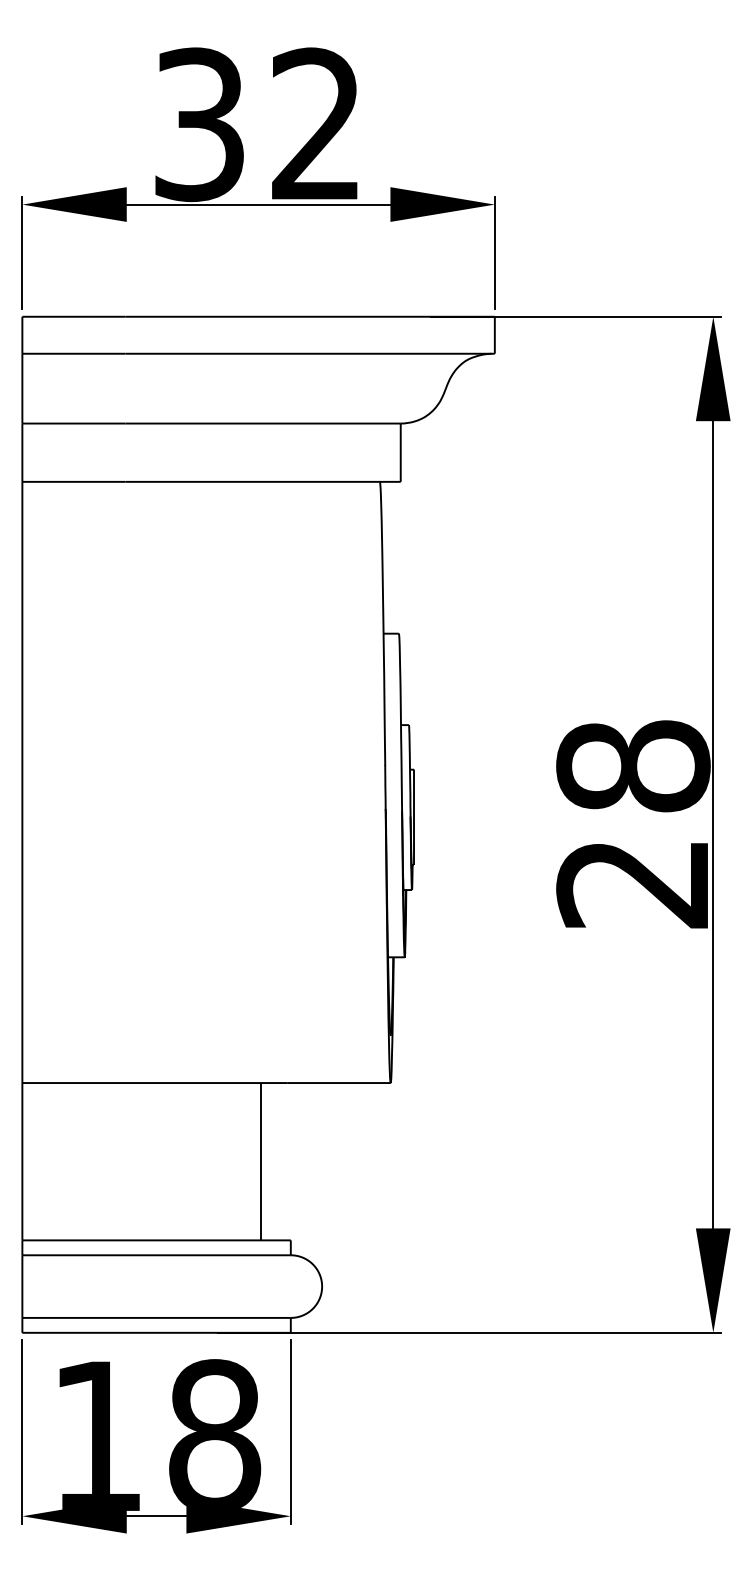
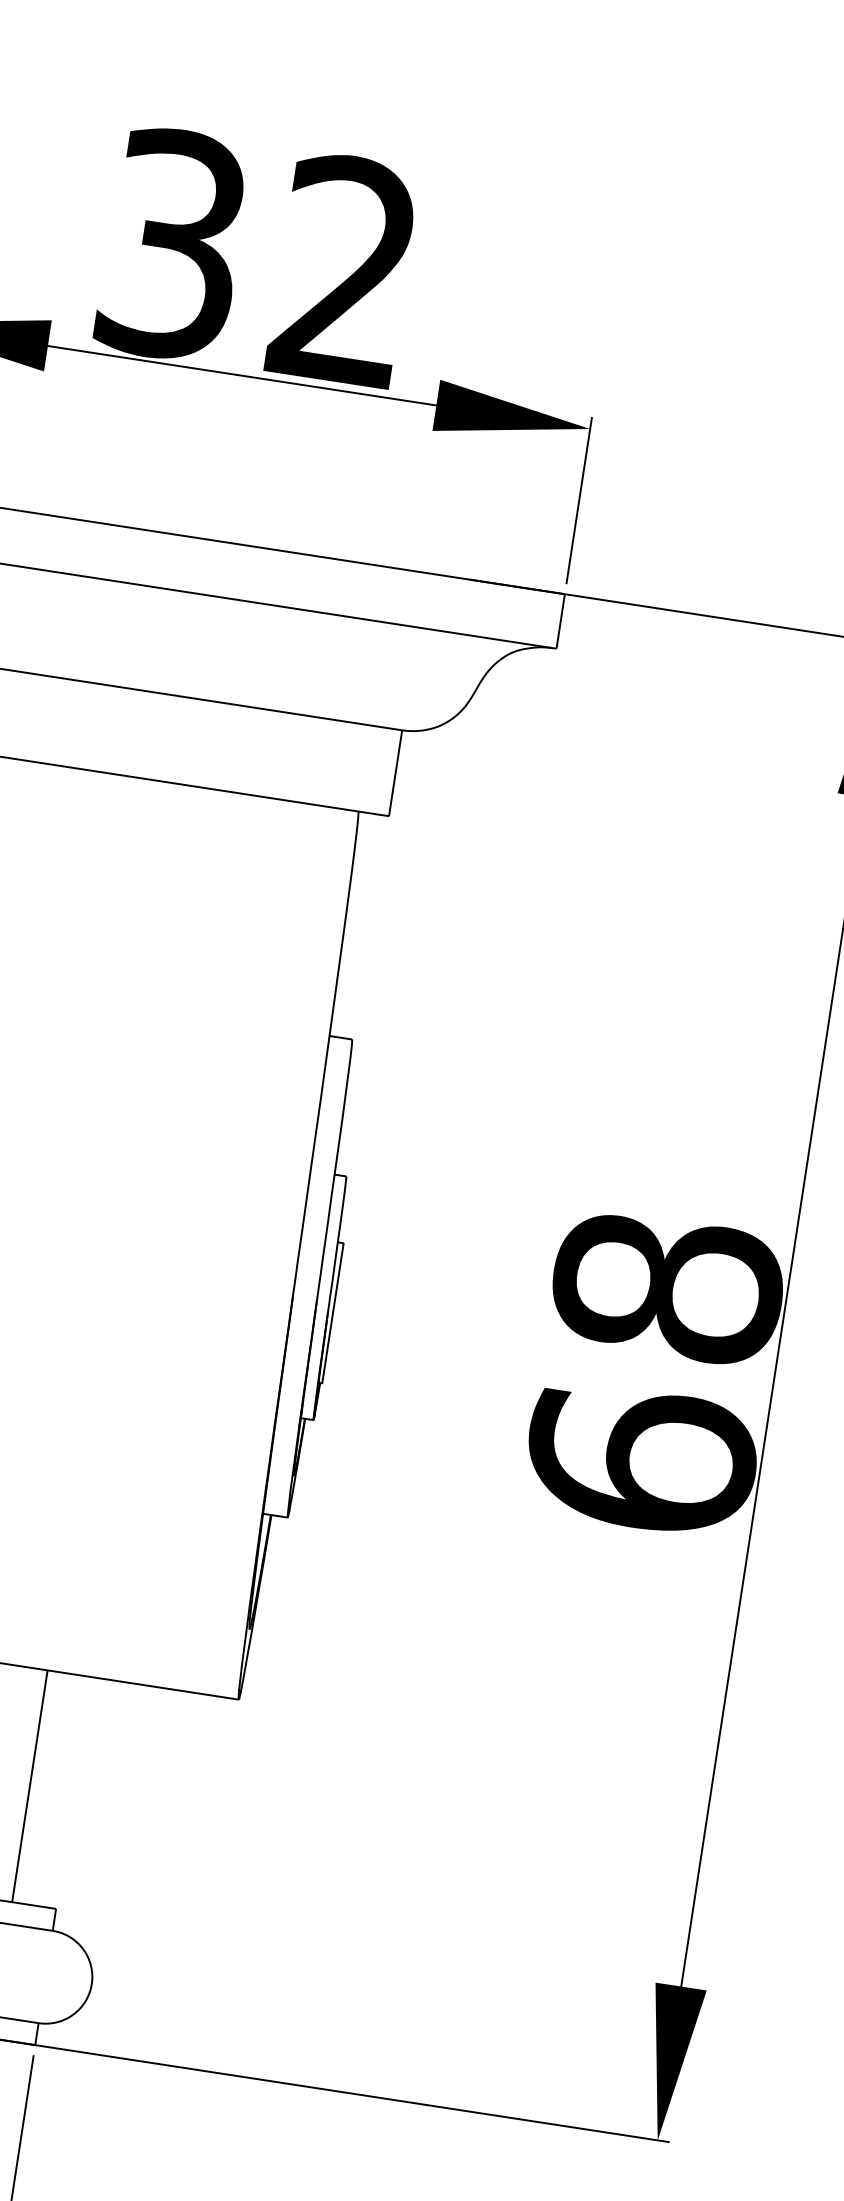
text: (633, 882) -> (641, 1458), 28 -> 68

